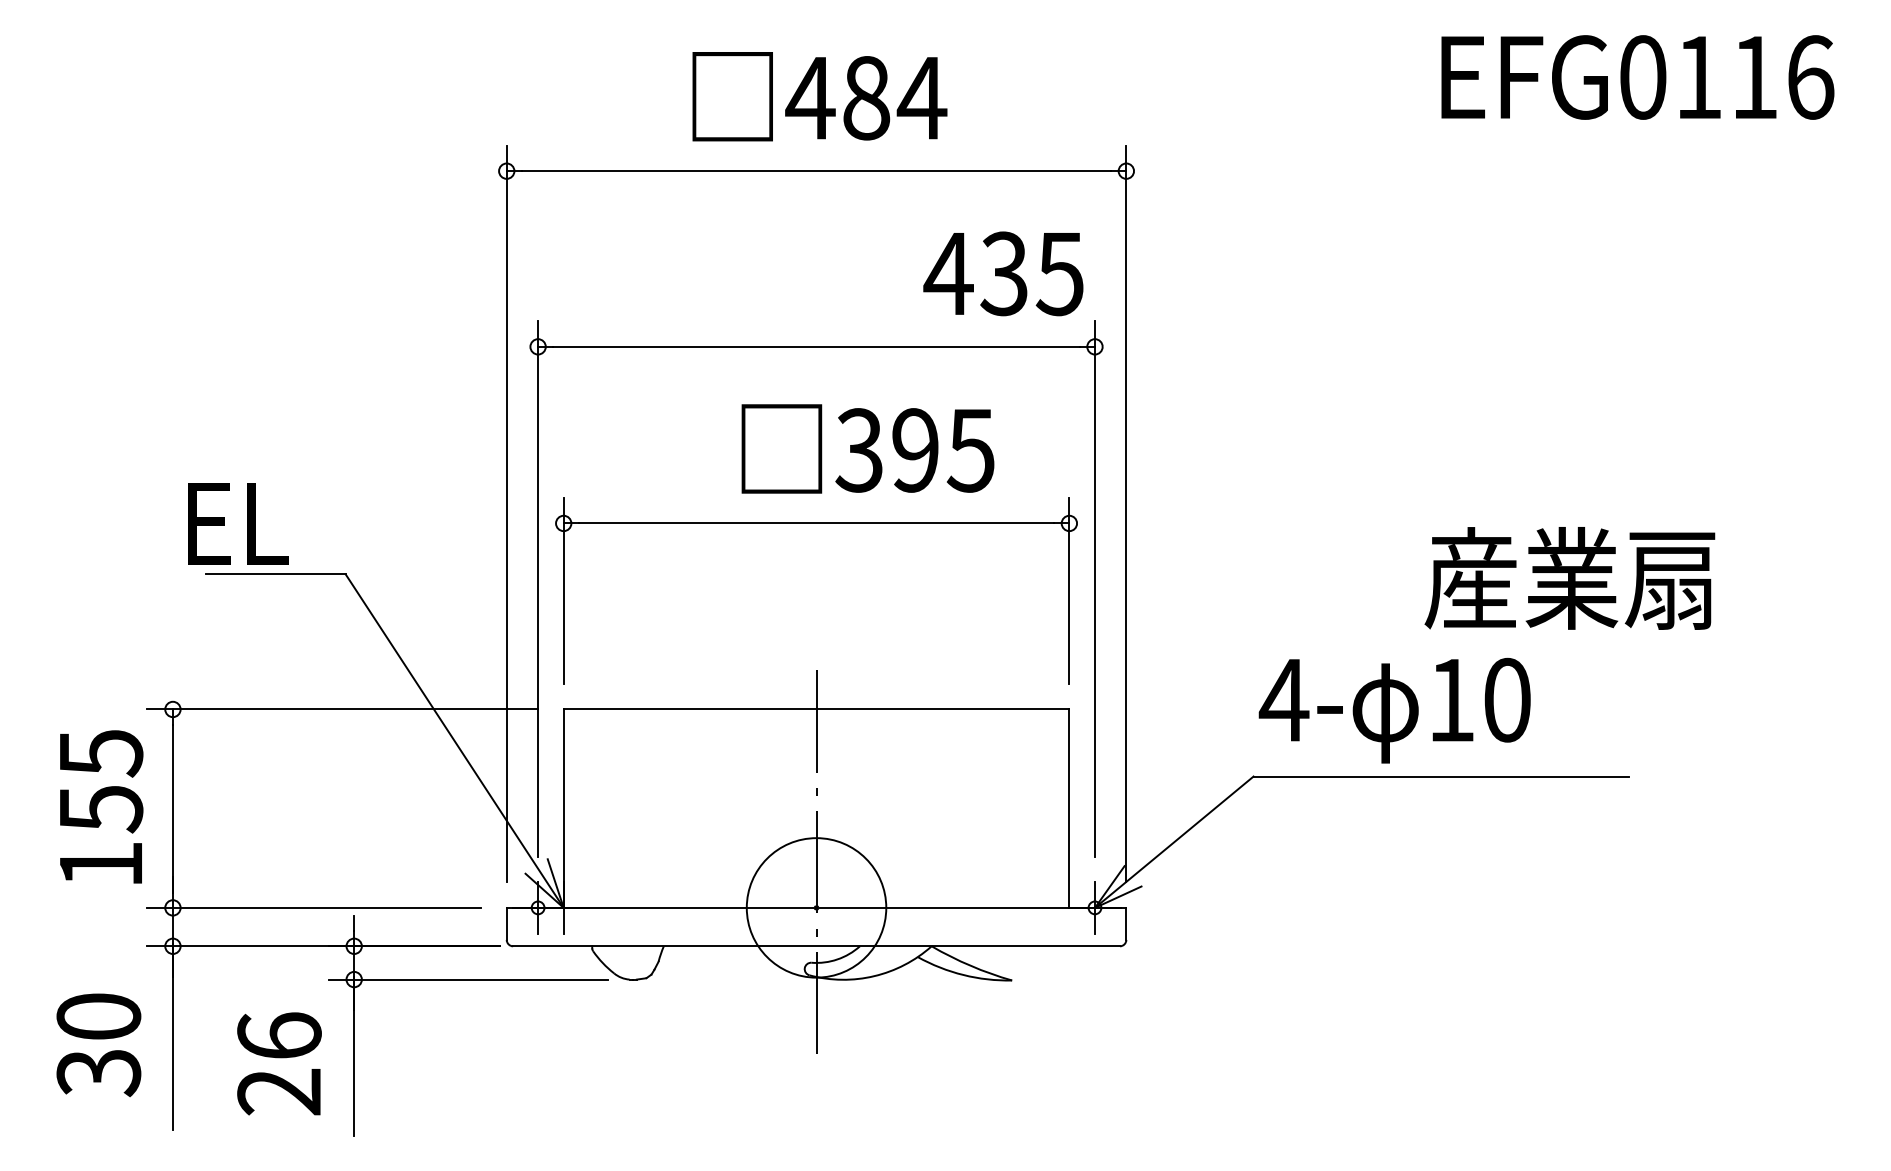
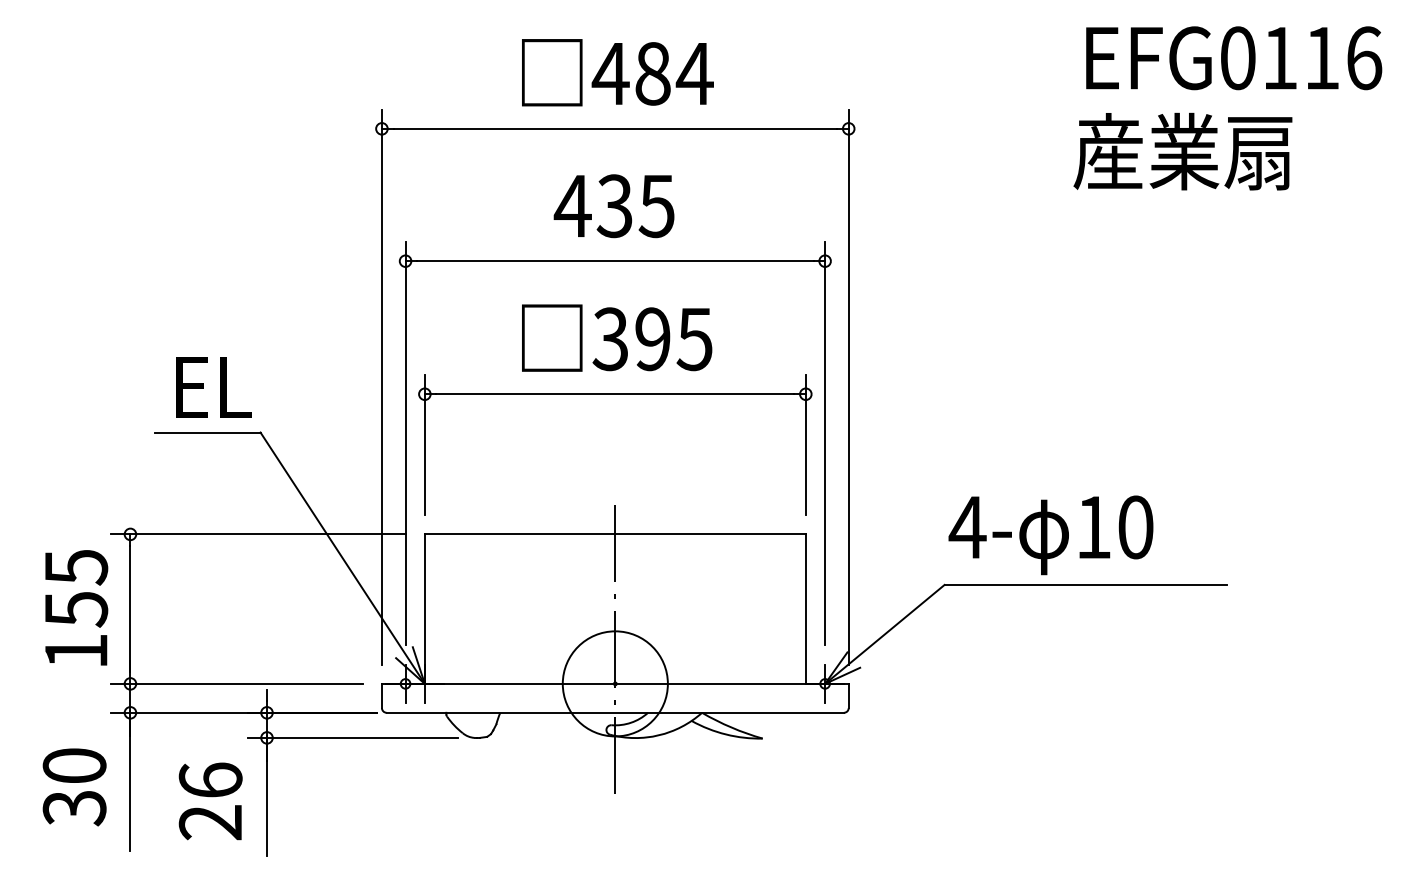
text: (1002, 274) -> (613, 206), moved
text: (868, 448) -> (617, 337), moved
text: (238, 523) -> (213, 387), moved
text: (1569, 578) -> (1182, 151), moved

